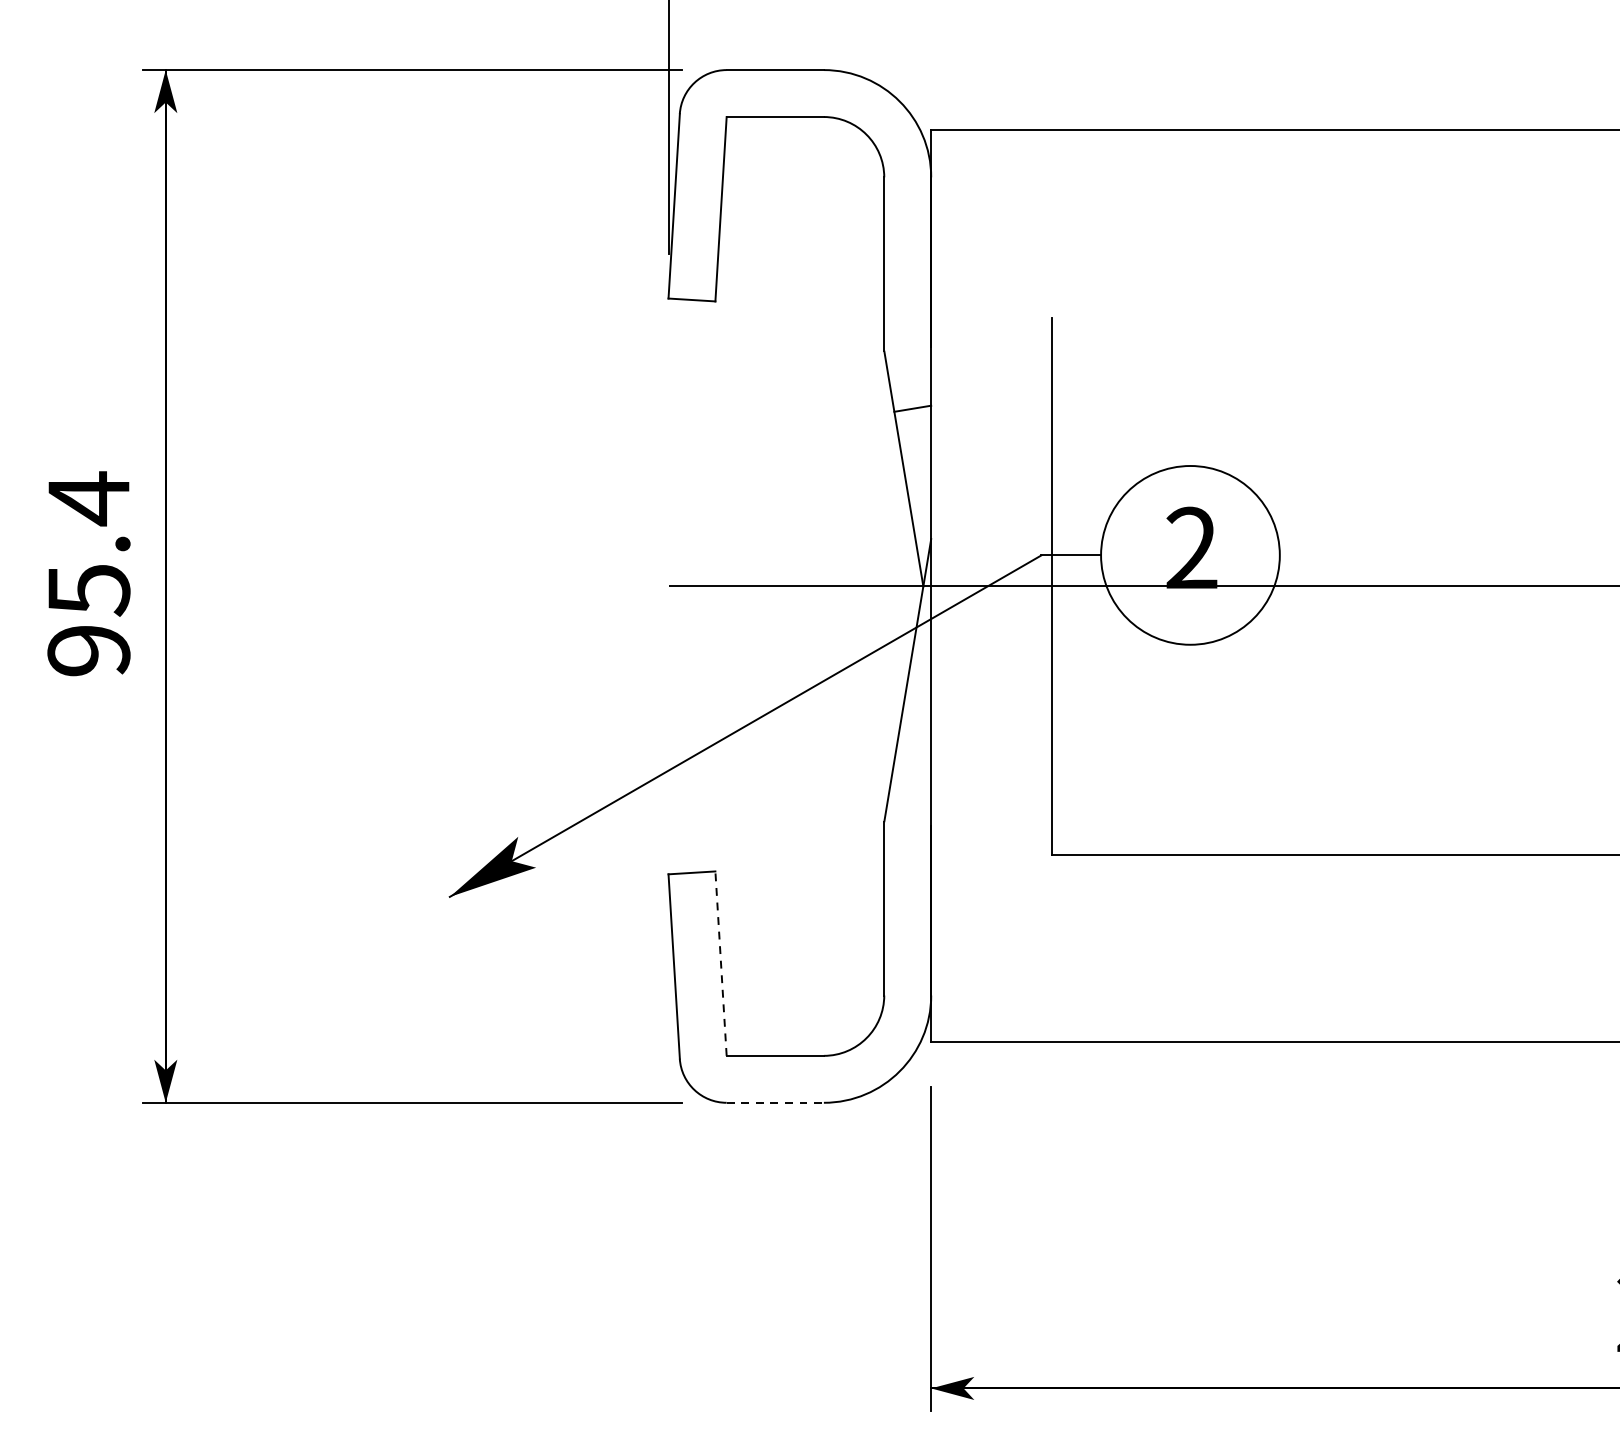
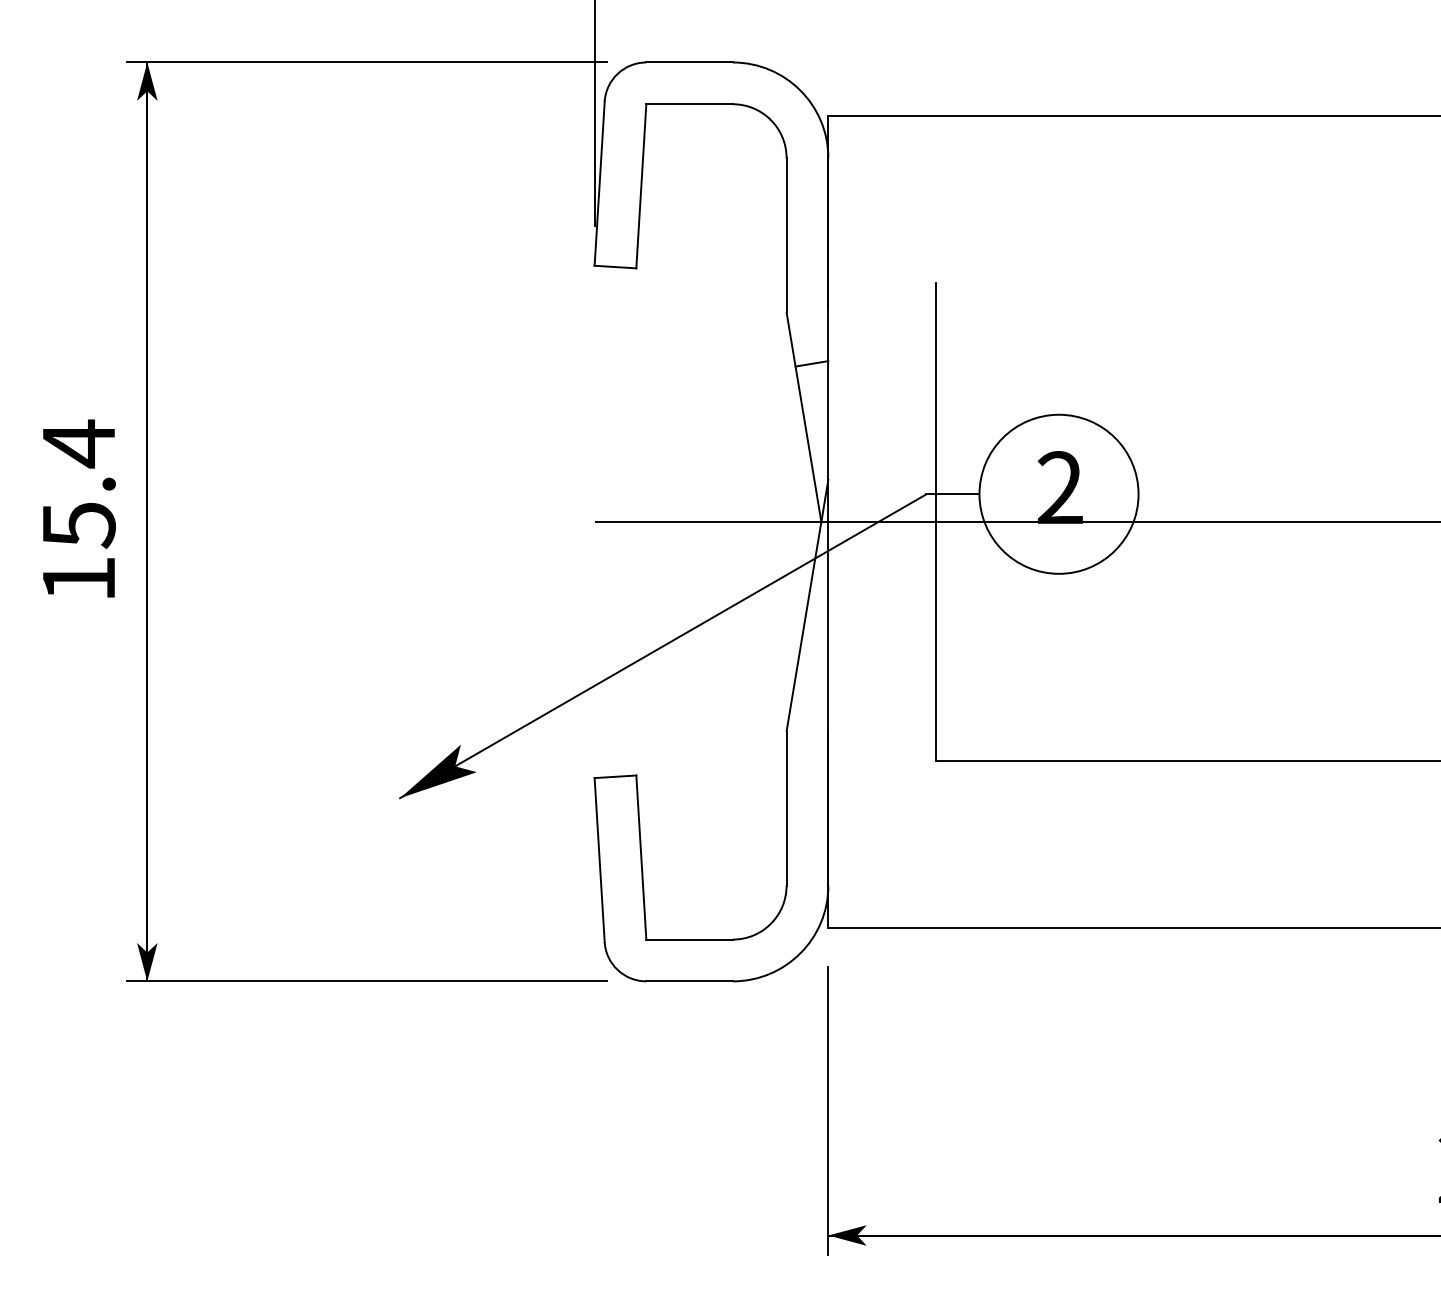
text: (88, 651) -> (78, 579), 95.4 -> 15.4
line: (721, 963) -> (641, 857), dashed -> solid
line: (776, 1102) -> (690, 981), dashed -> solid

